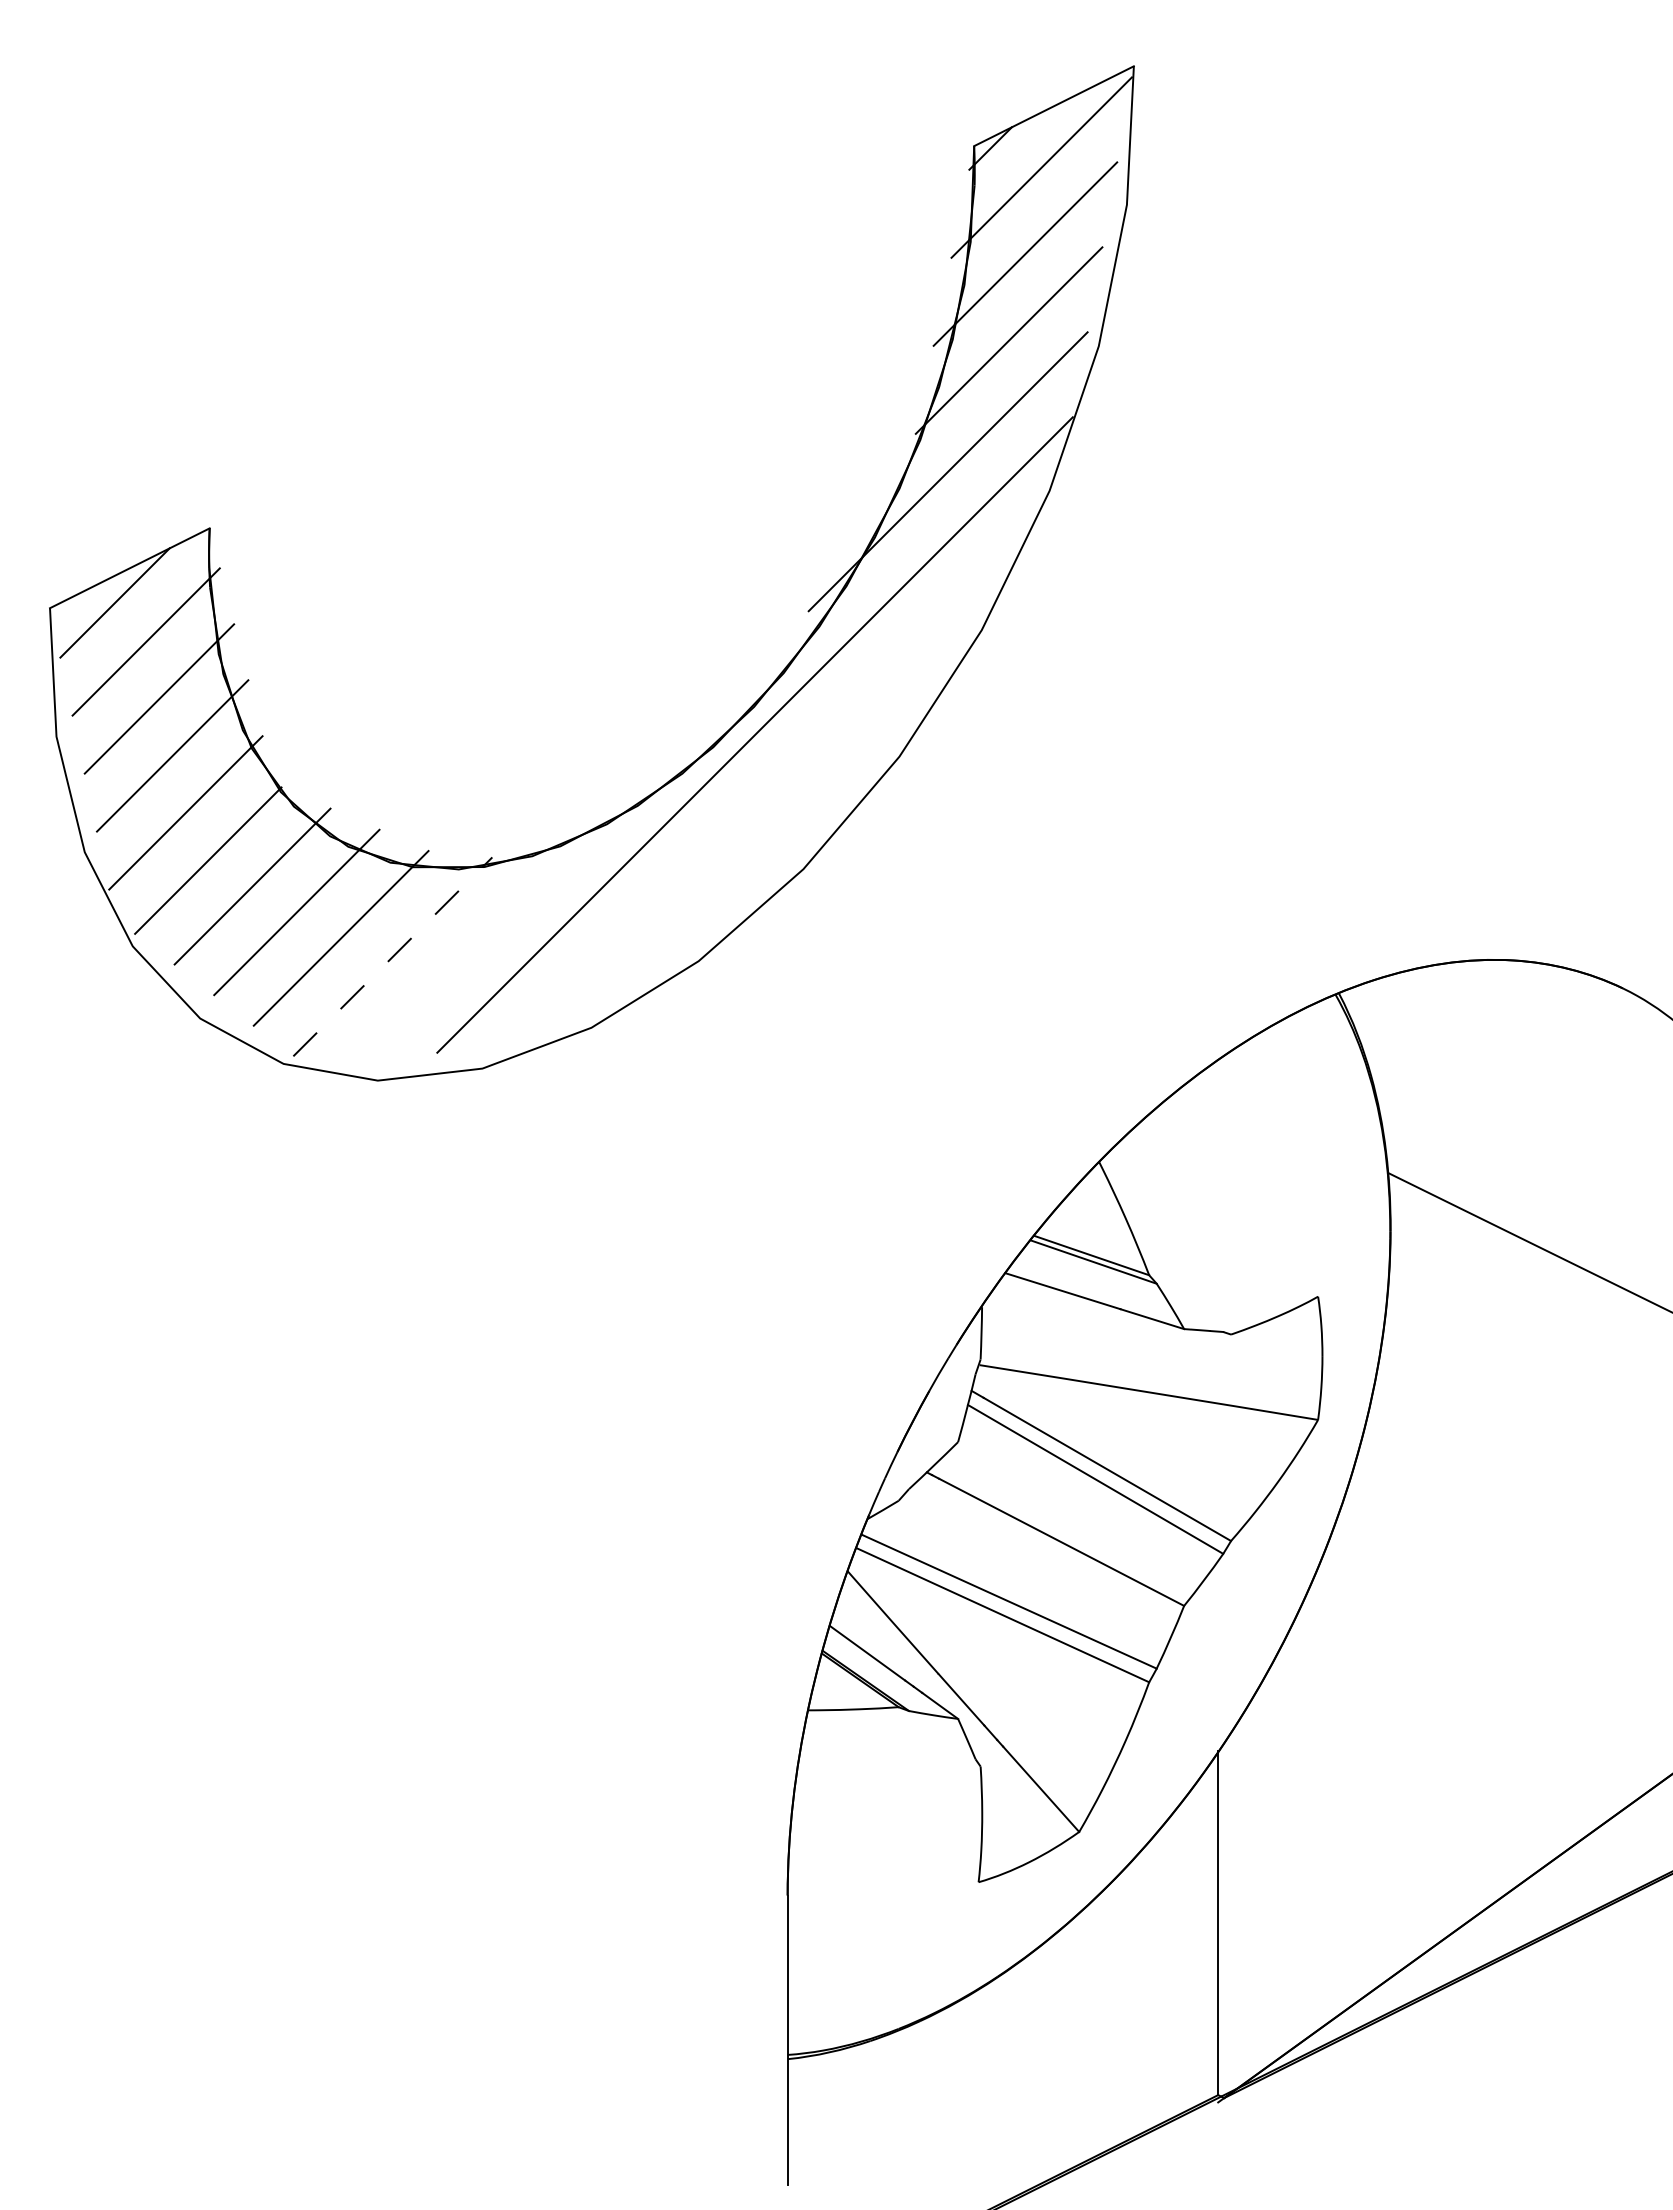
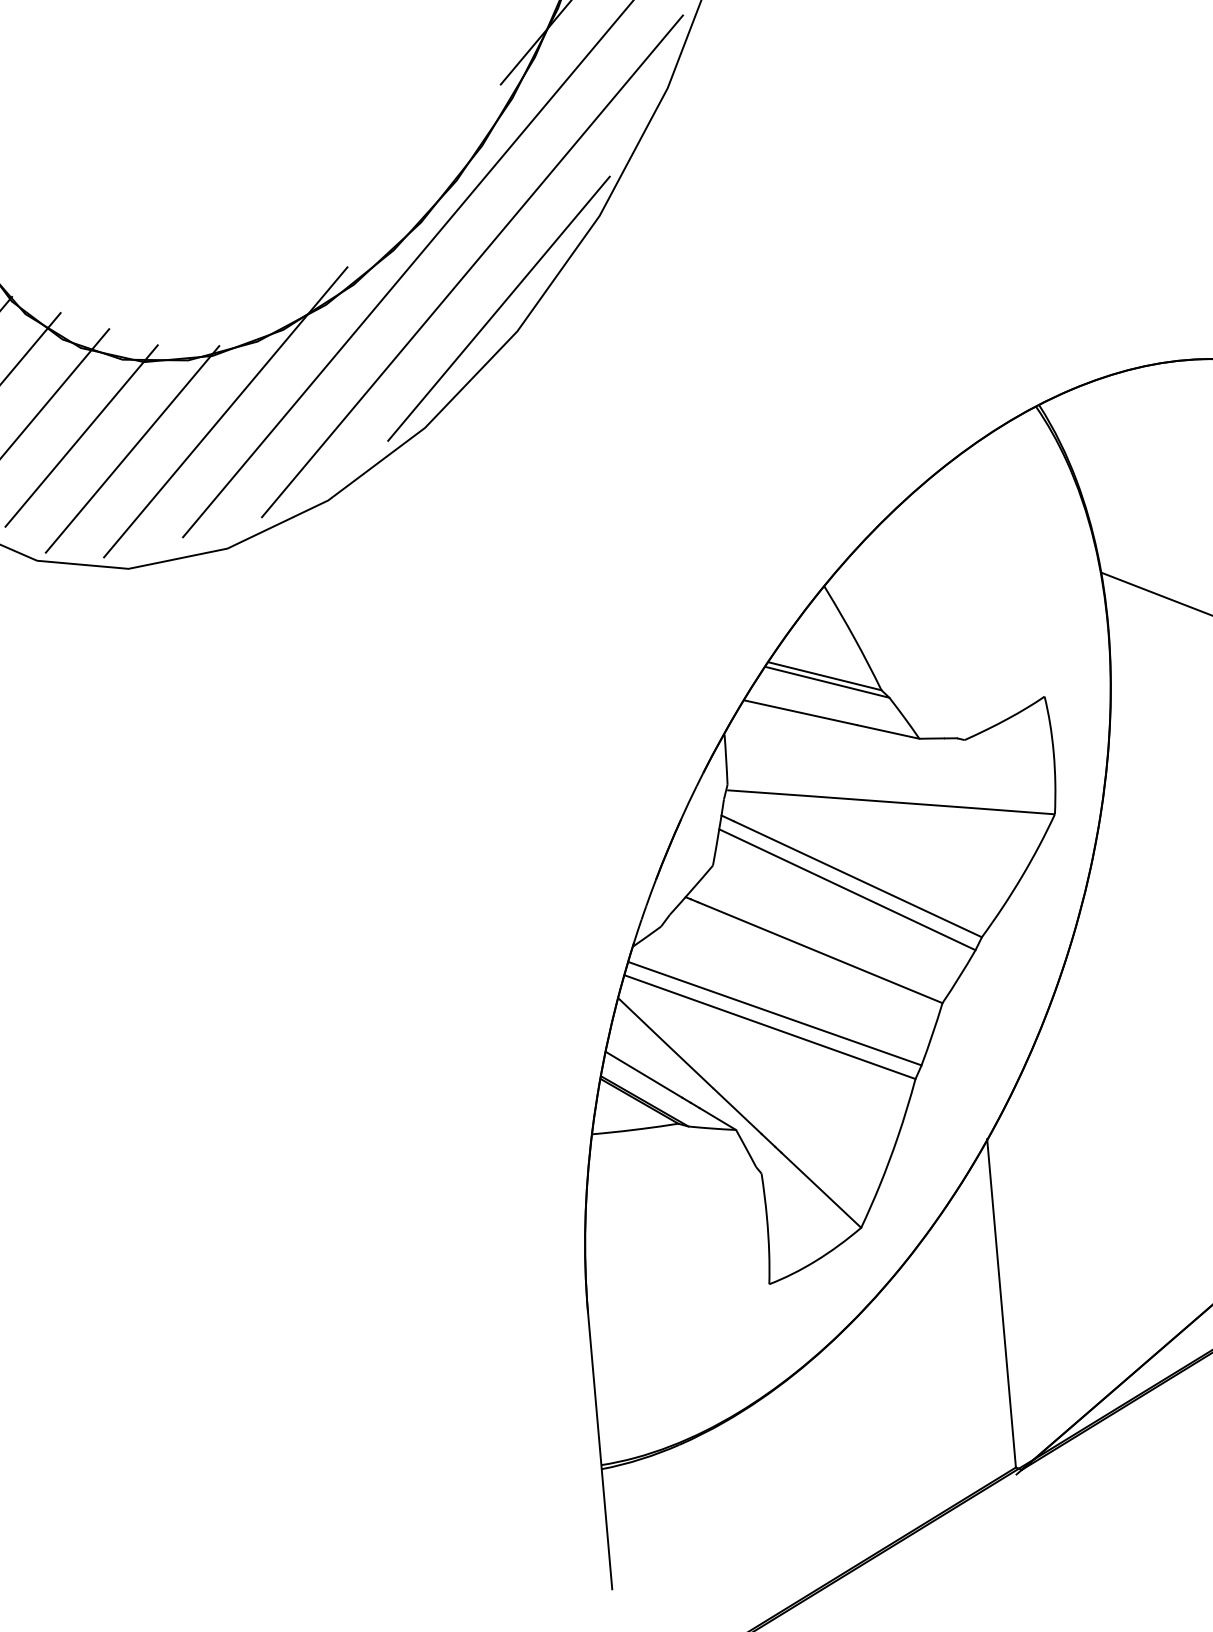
line: (762, 797) -> (472, 266), added
line: (786, 843) -> (499, 308), added
line: (492, 926) -> (225, 412), added
line: (392, 956) -> (132, 449), dashed -> solid

